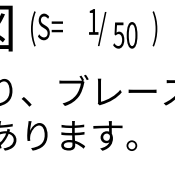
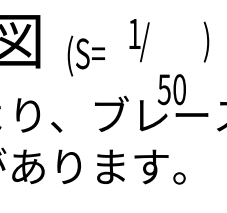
text: (46, 28) -> (85, 55), moved
text: (125, 35) -> (171, 89), moved

